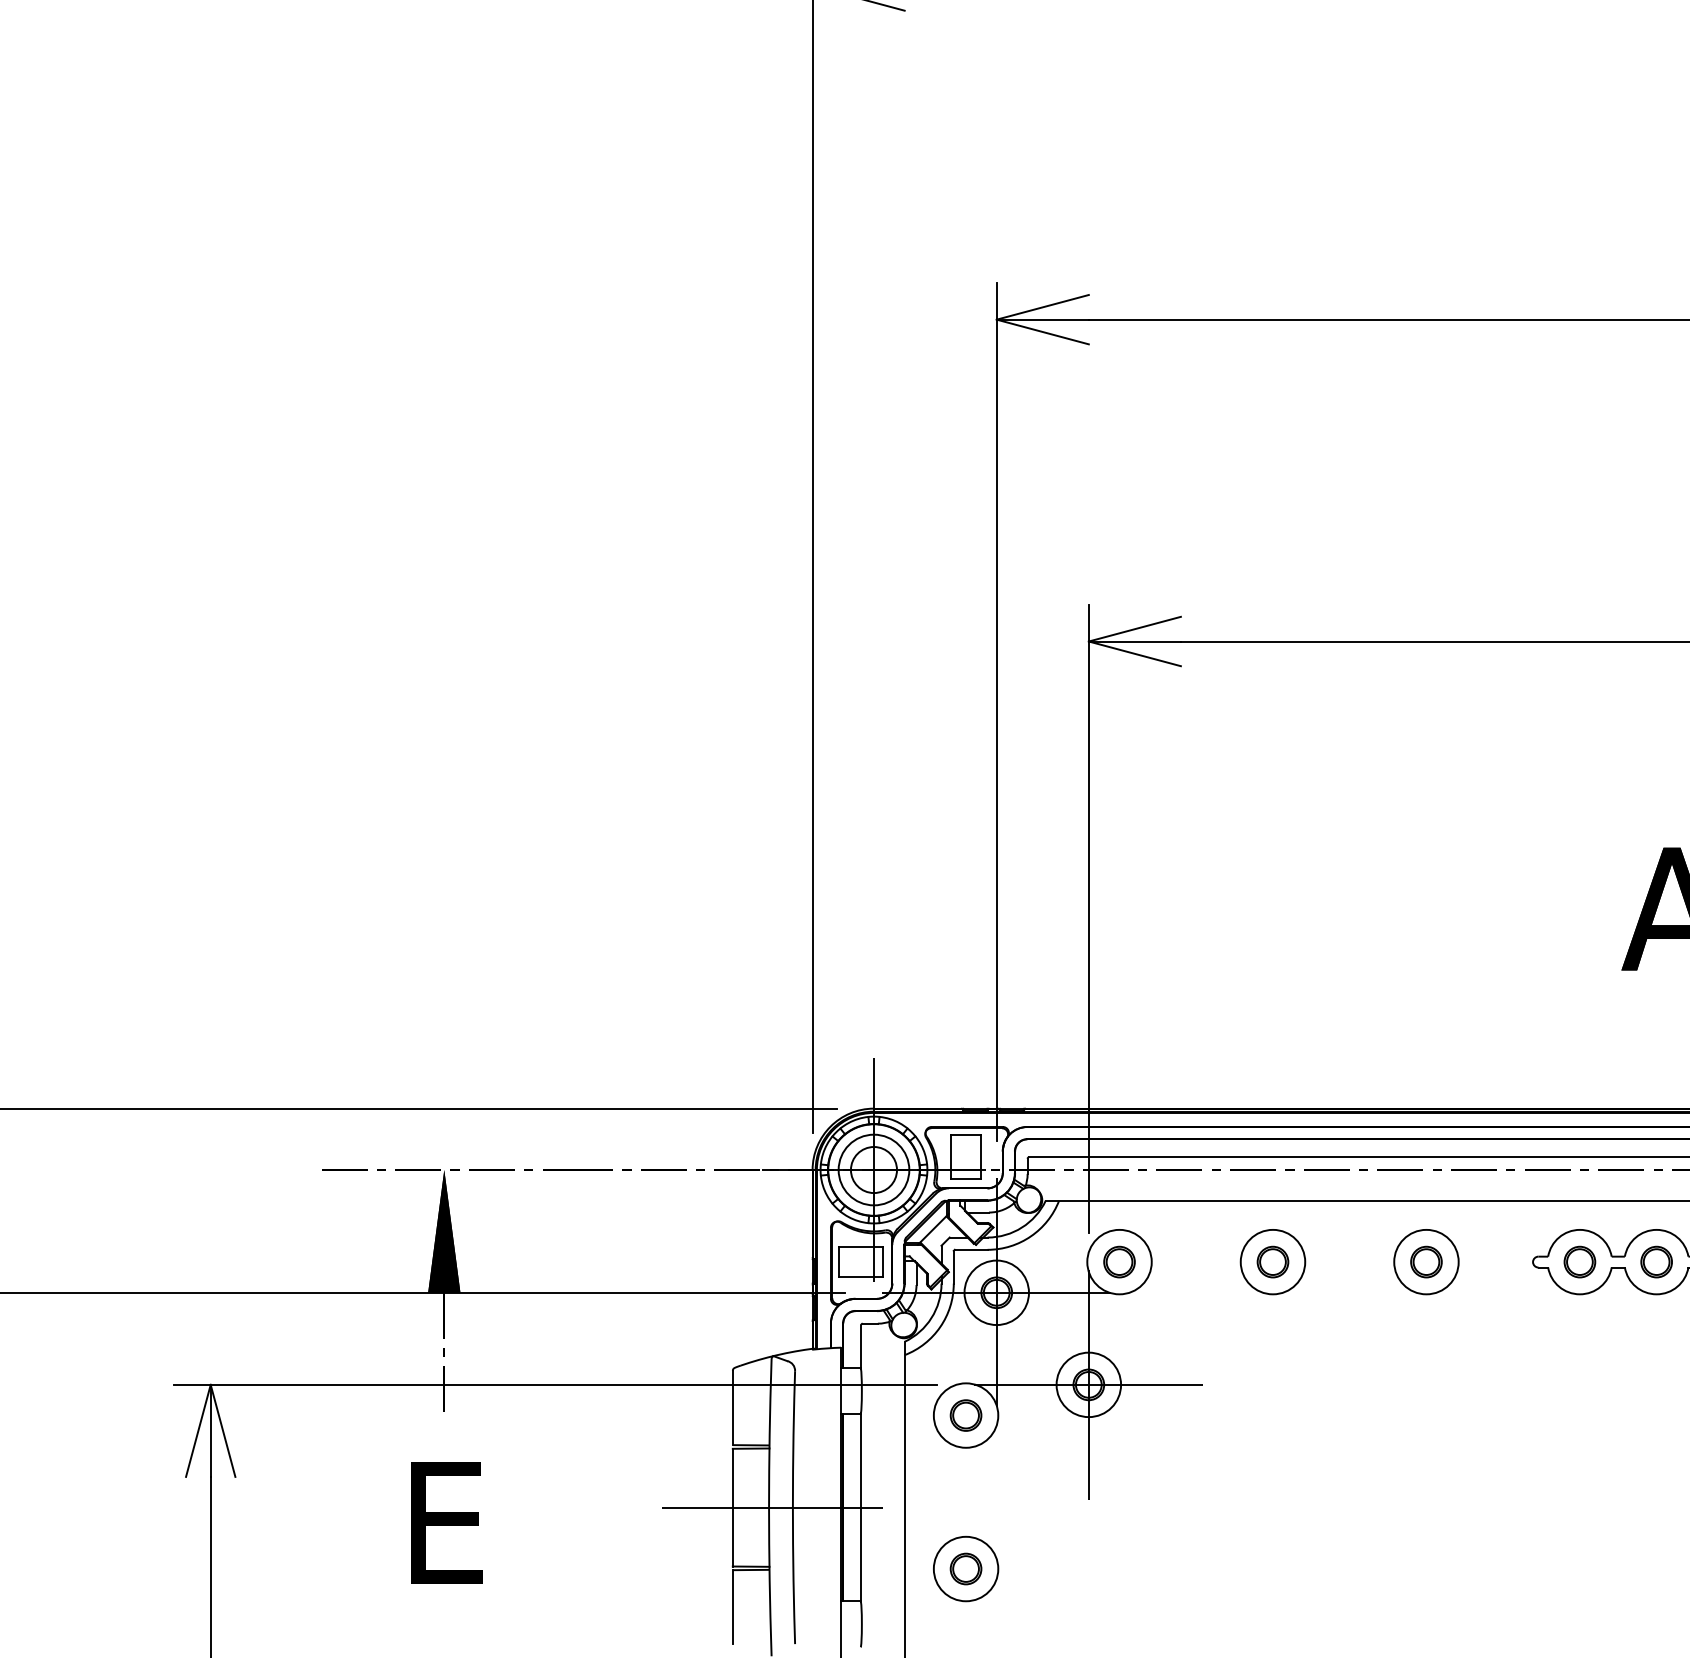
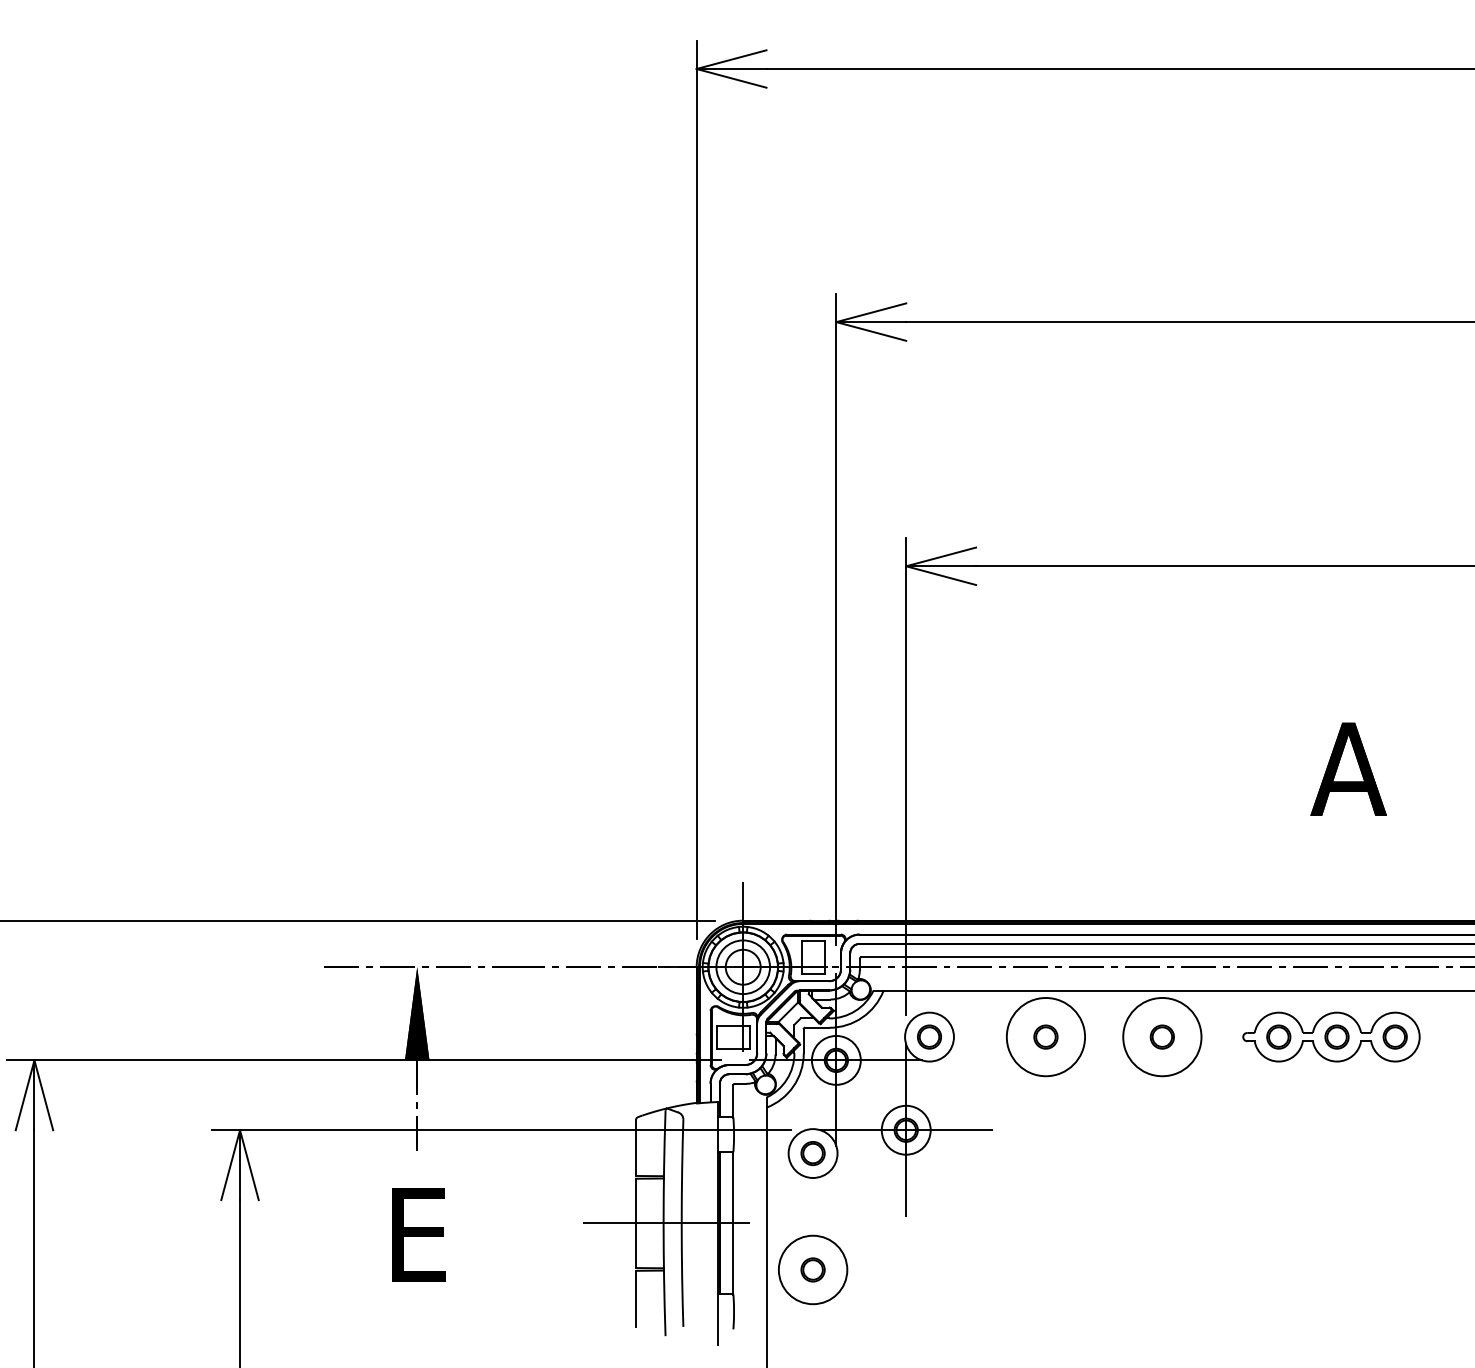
circle: (1272, 1261) -> (1045, 1036), size x1.6
circle: (1425, 1261) -> (1161, 1036), size x1.6
circle: (965, 1568) -> (812, 1269), size x1.4

